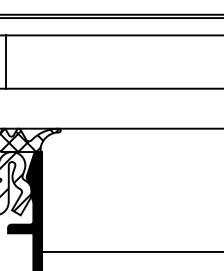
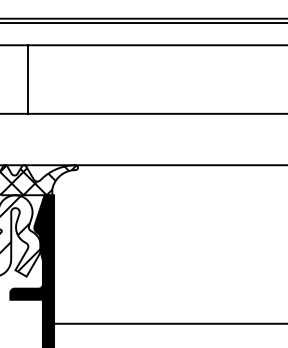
line: (5, 62) -> (28, 79), moved

